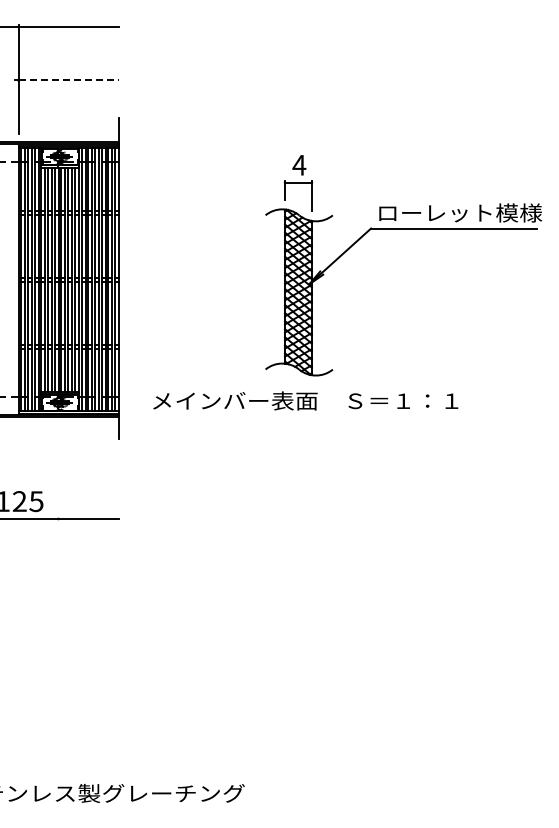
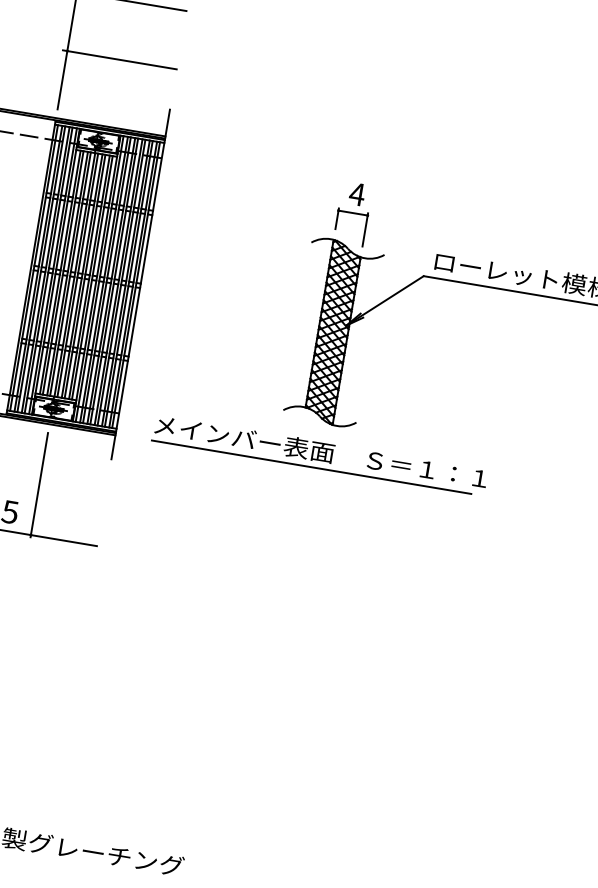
line: (69, 80) -> (122, 60), dashed -> solid
line: (299, 416) -> (311, 467), added
line: (58, 472) -> (39, 484), added

